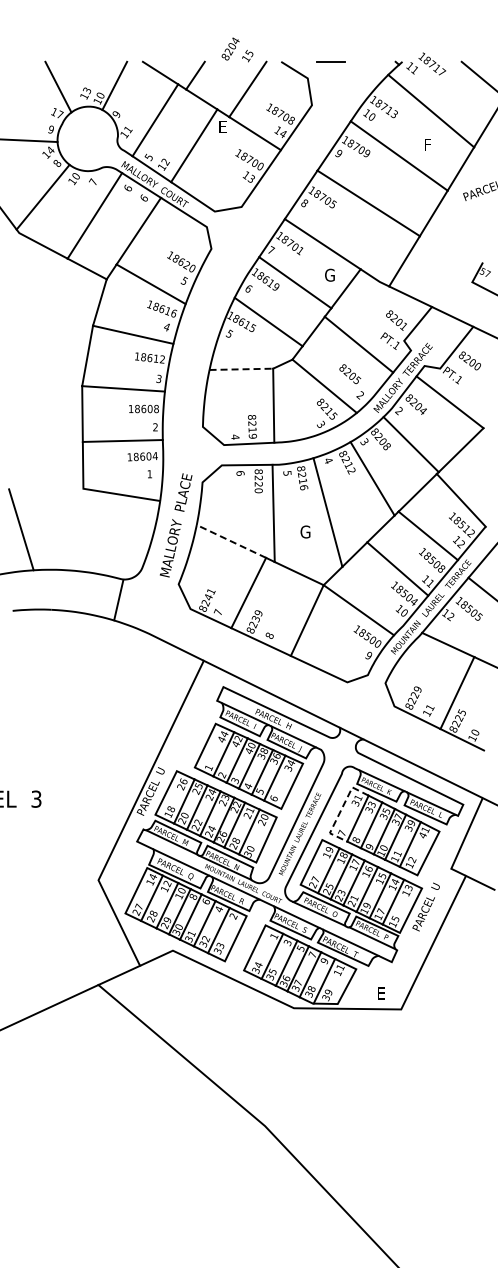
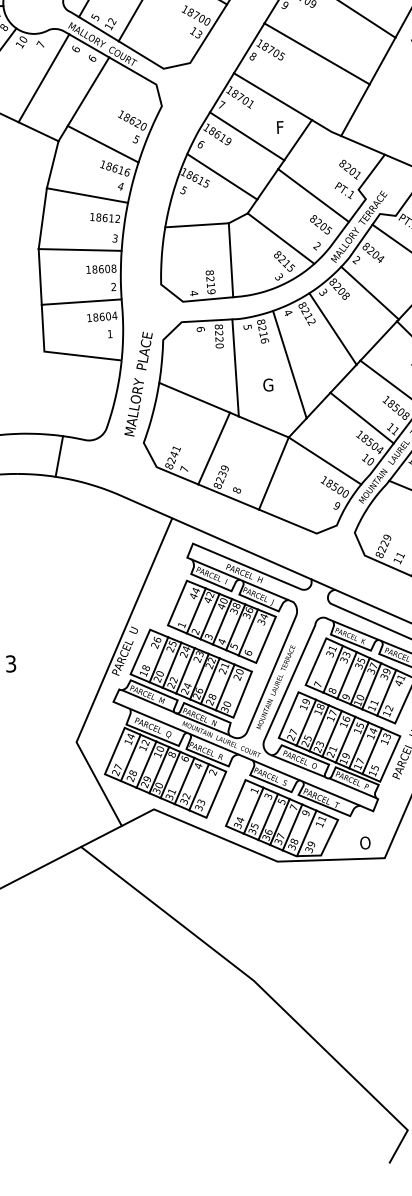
text: (329, 274) -> (281, 126), G -> F
line: (241, 369) -> (197, 225), dashed -> solid
text: (350, 374) -> (321, 225), moved
line: (231, 541) -> (194, 397), dashed -> solid
line: (118, 600) -> (59, 456), moved
line: (340, 811) -> (315, 662), dashed -> solid
text: (382, 993) -> (365, 843), E -> O

